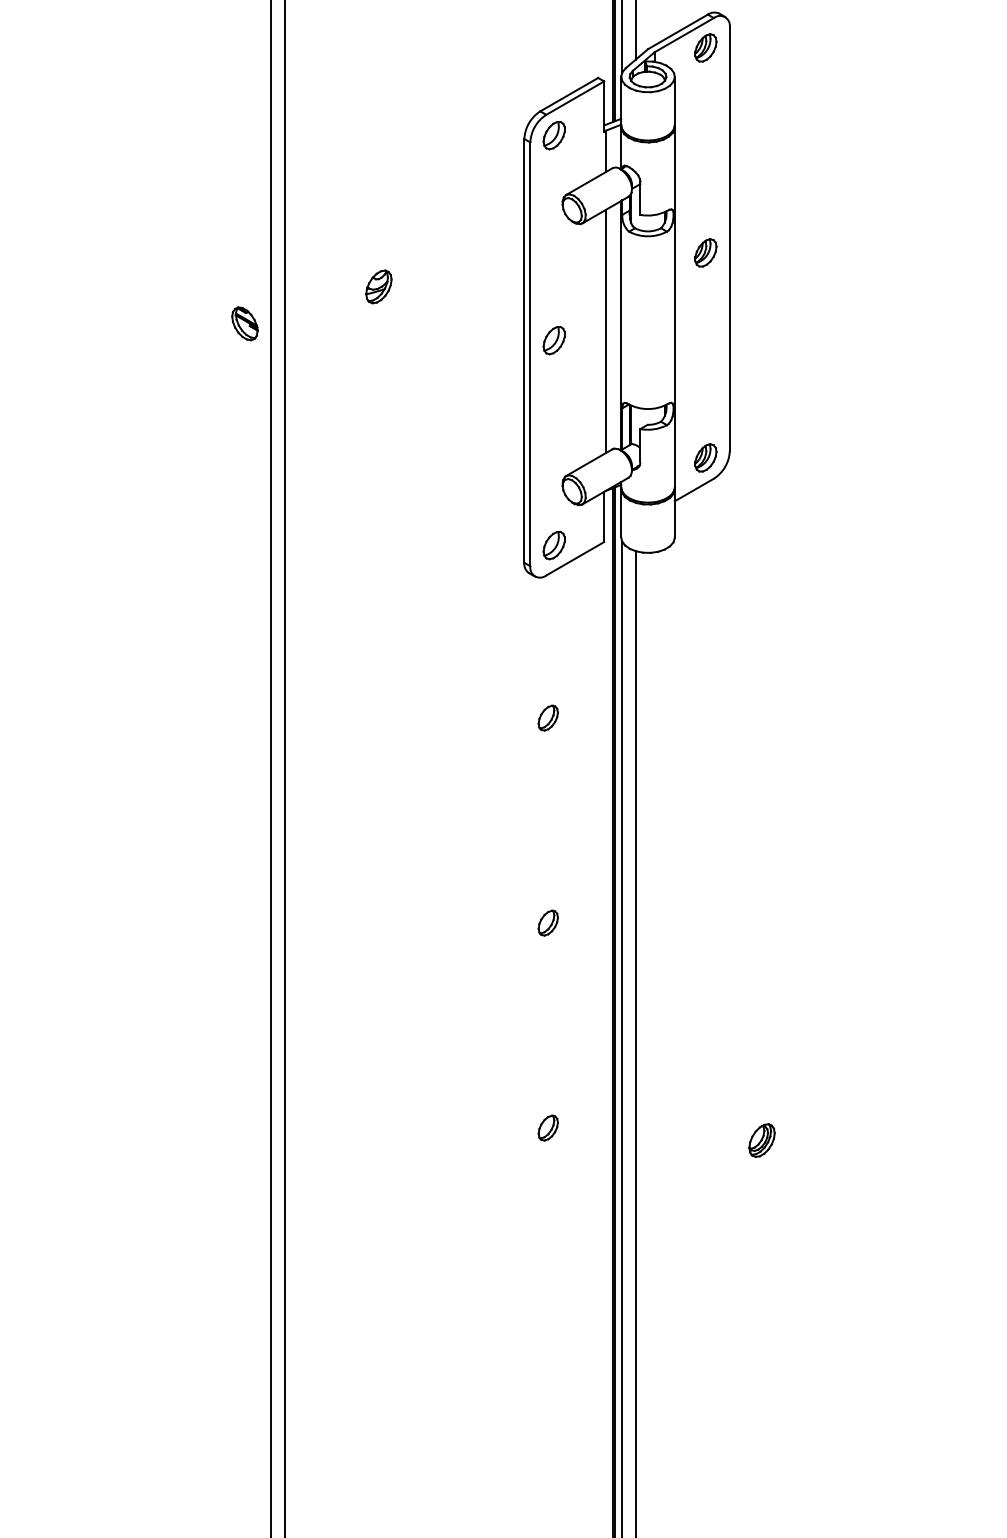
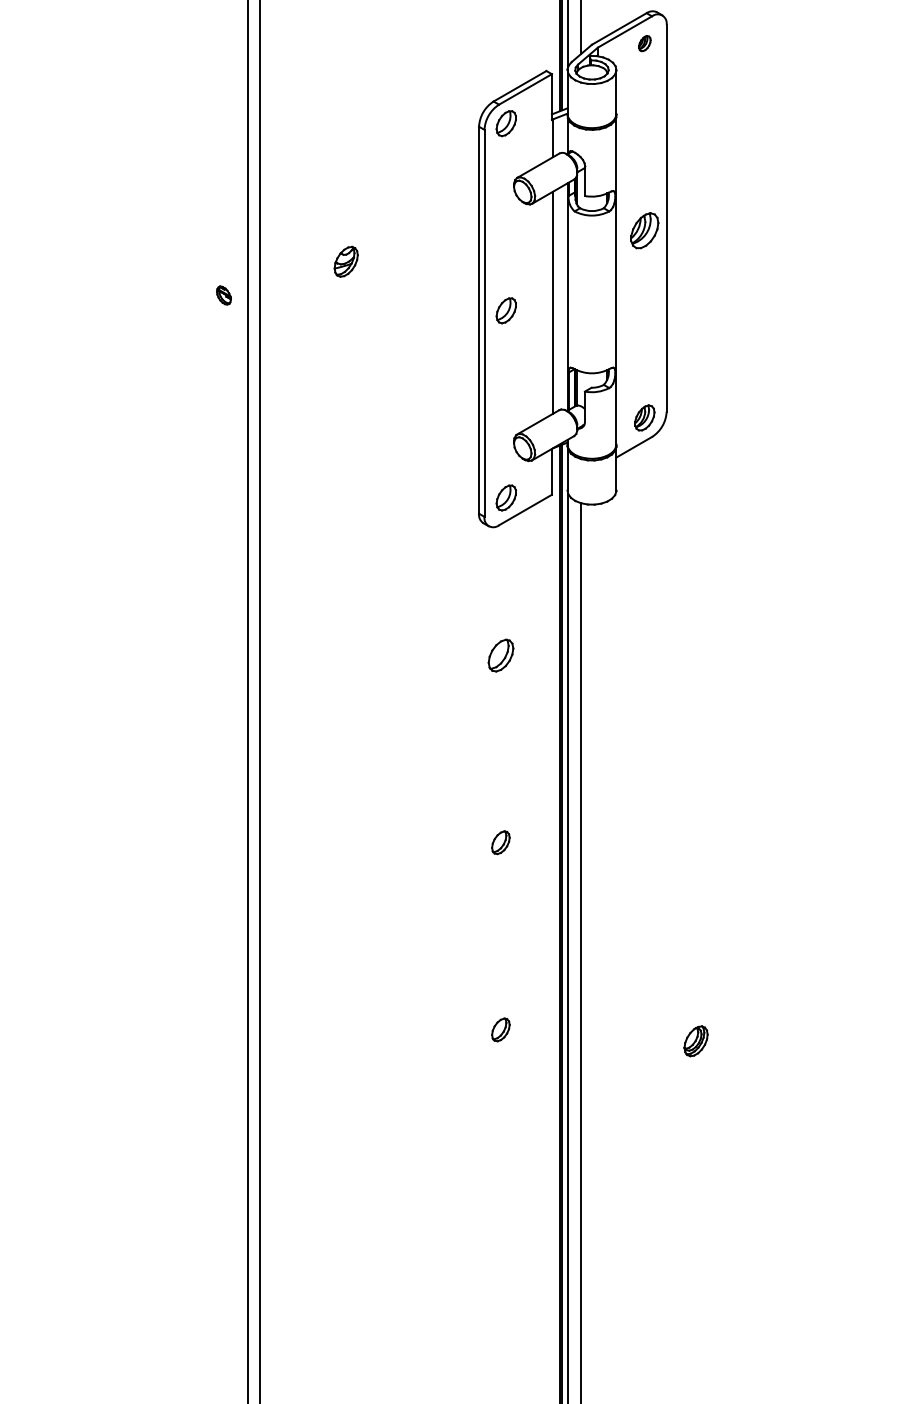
part: (705, 47) -> (644, 43), size x0.6
part: (705, 252) -> (644, 230), size x1.4
part: (244, 323) -> (223, 295), size x0.6
part: (547, 717) -> (500, 654), size x1.4

